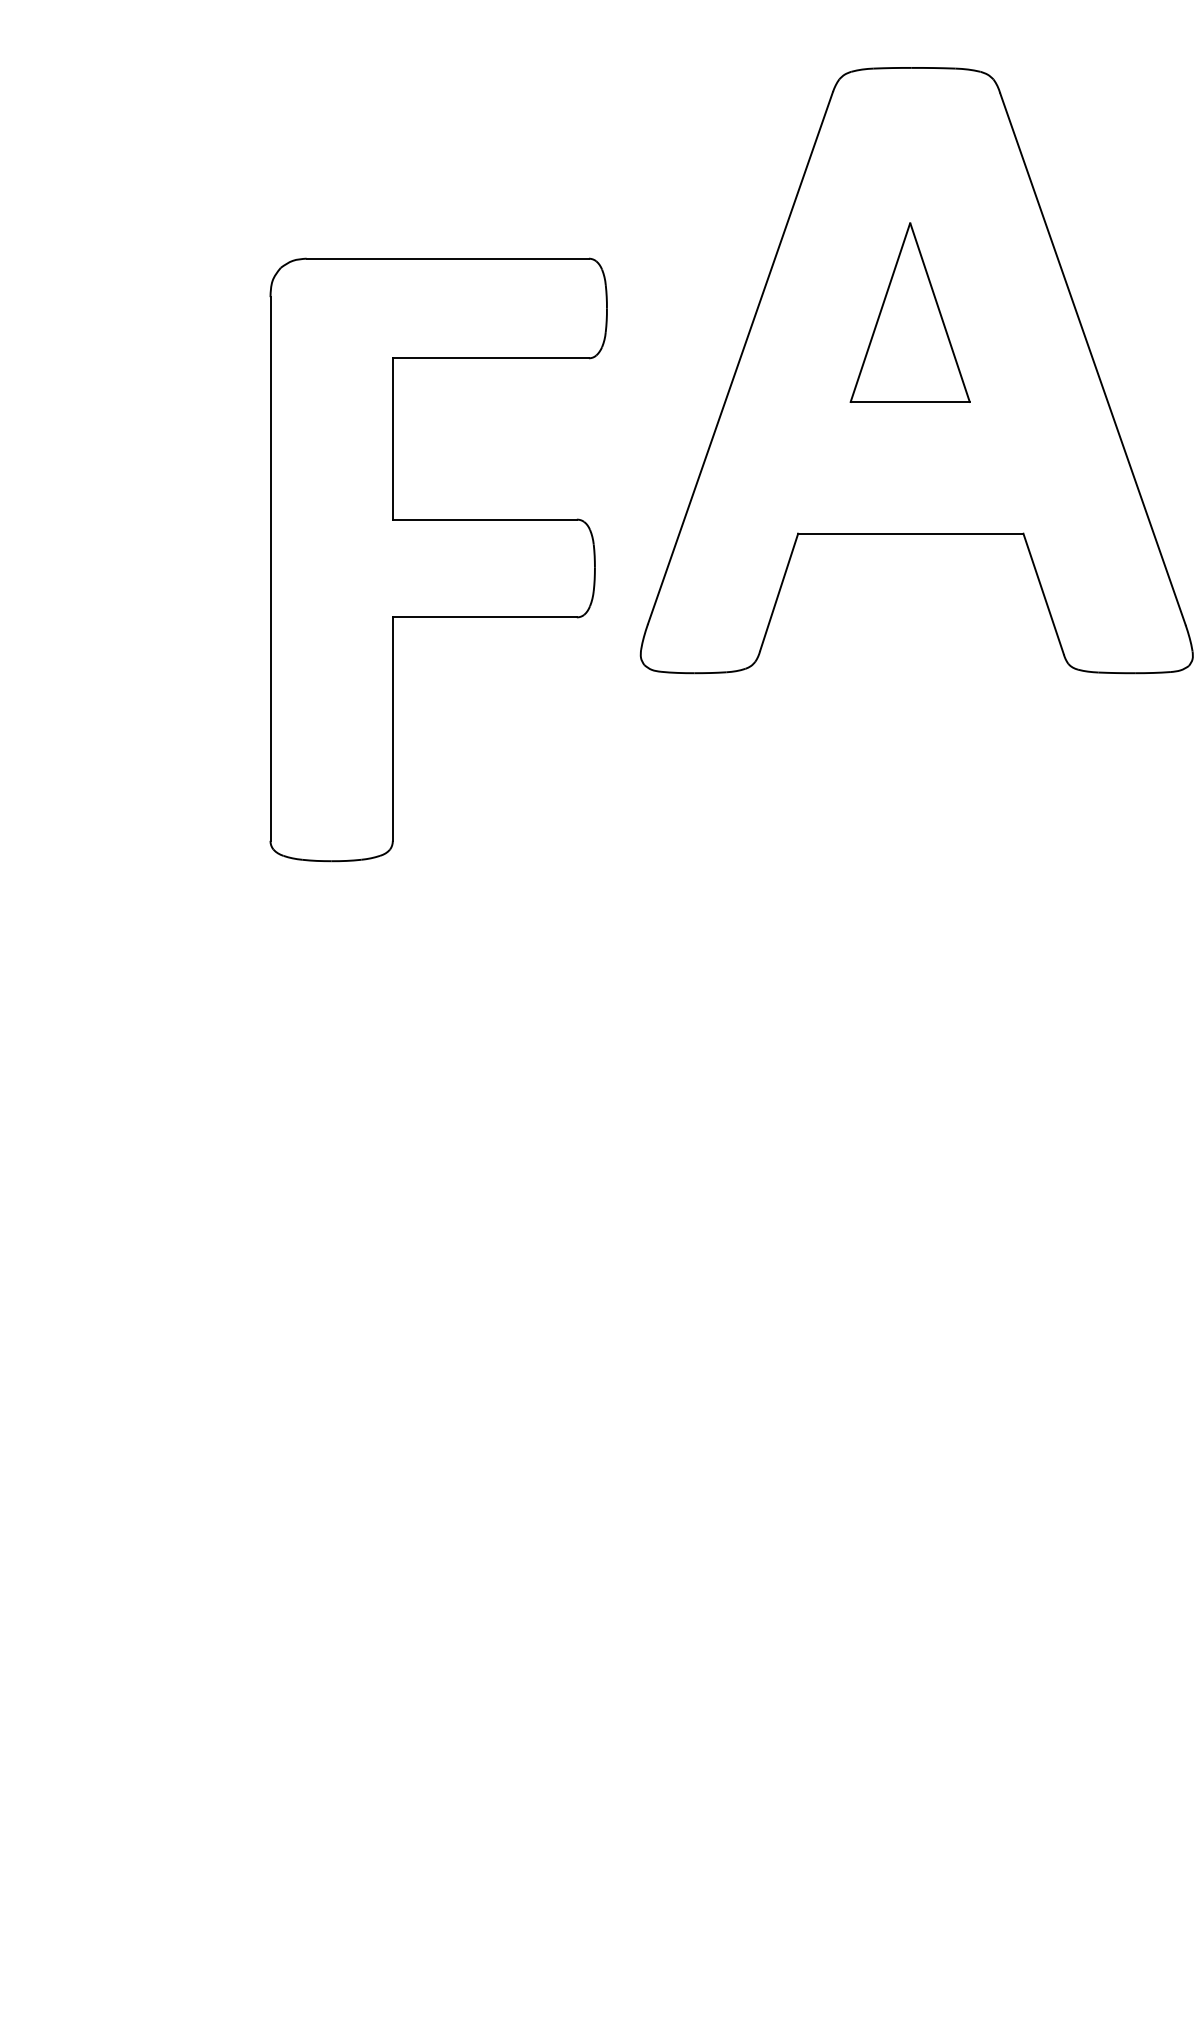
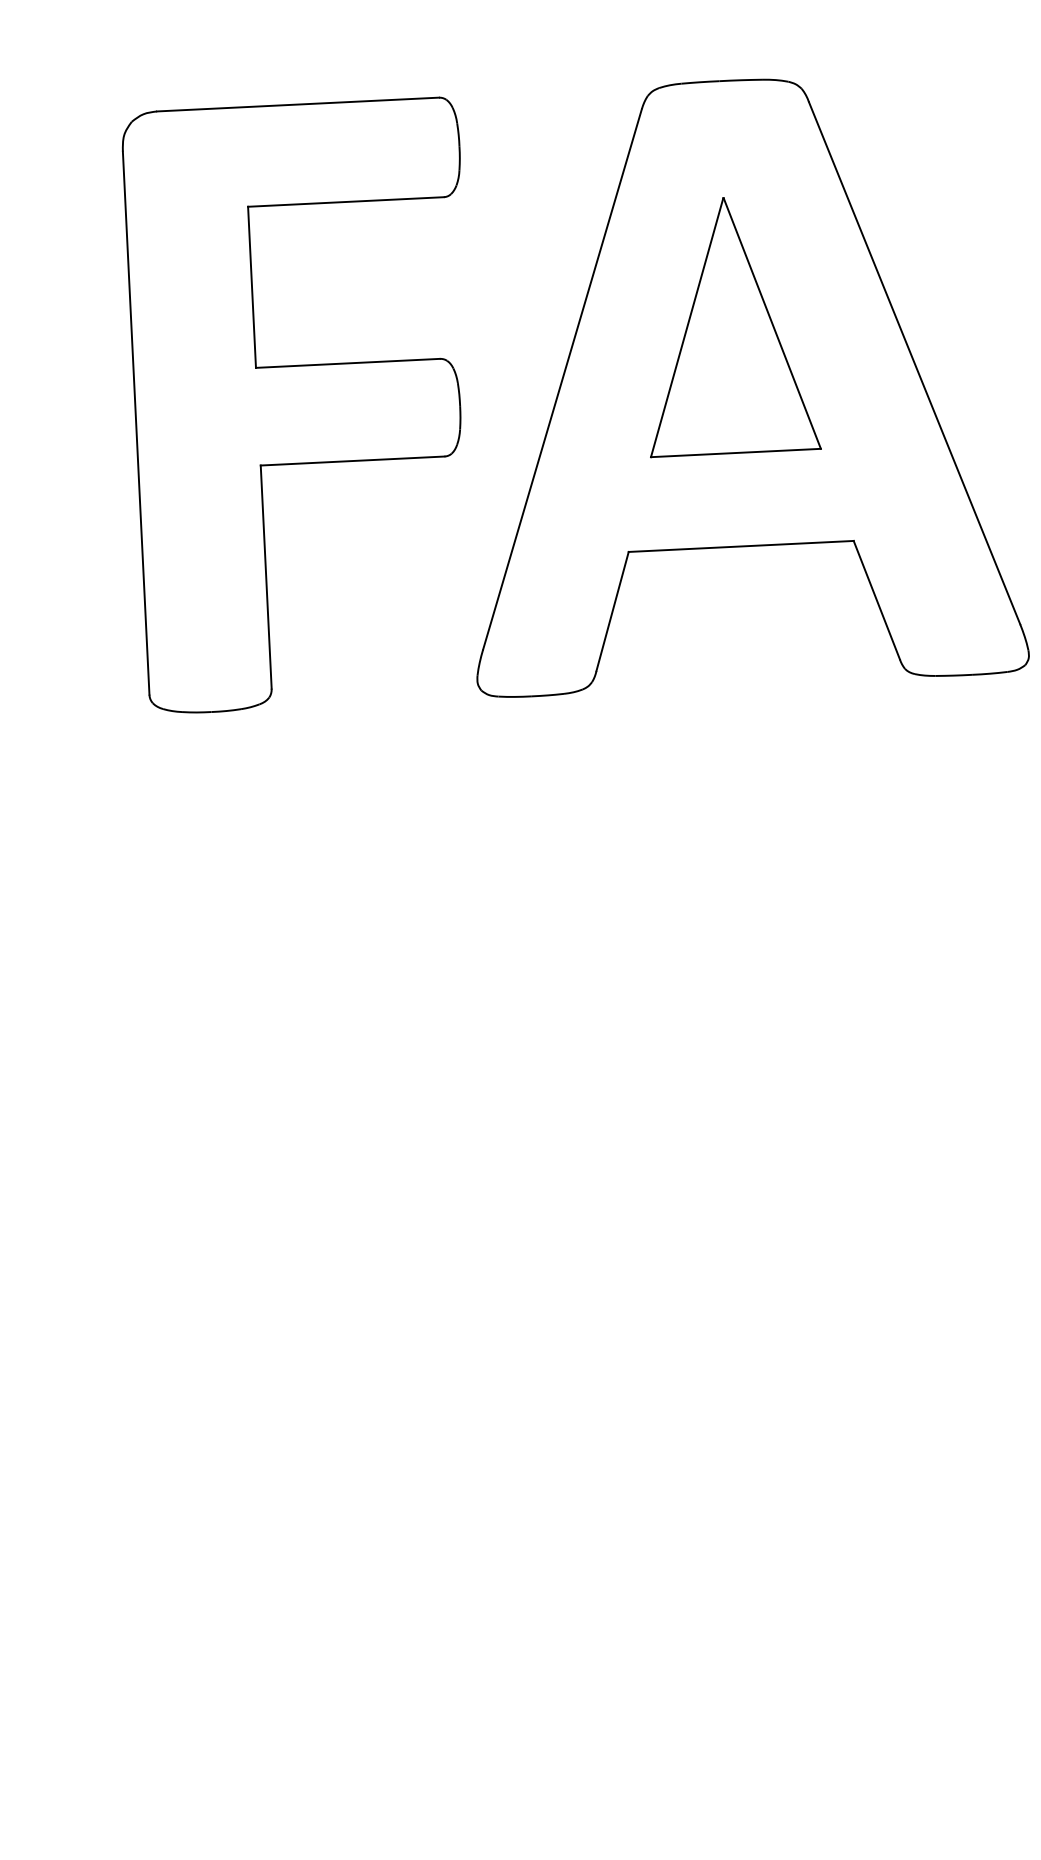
part: (910, 312) -> (730, 325), size x1.43
part: (438, 559) -> (303, 405), moved

